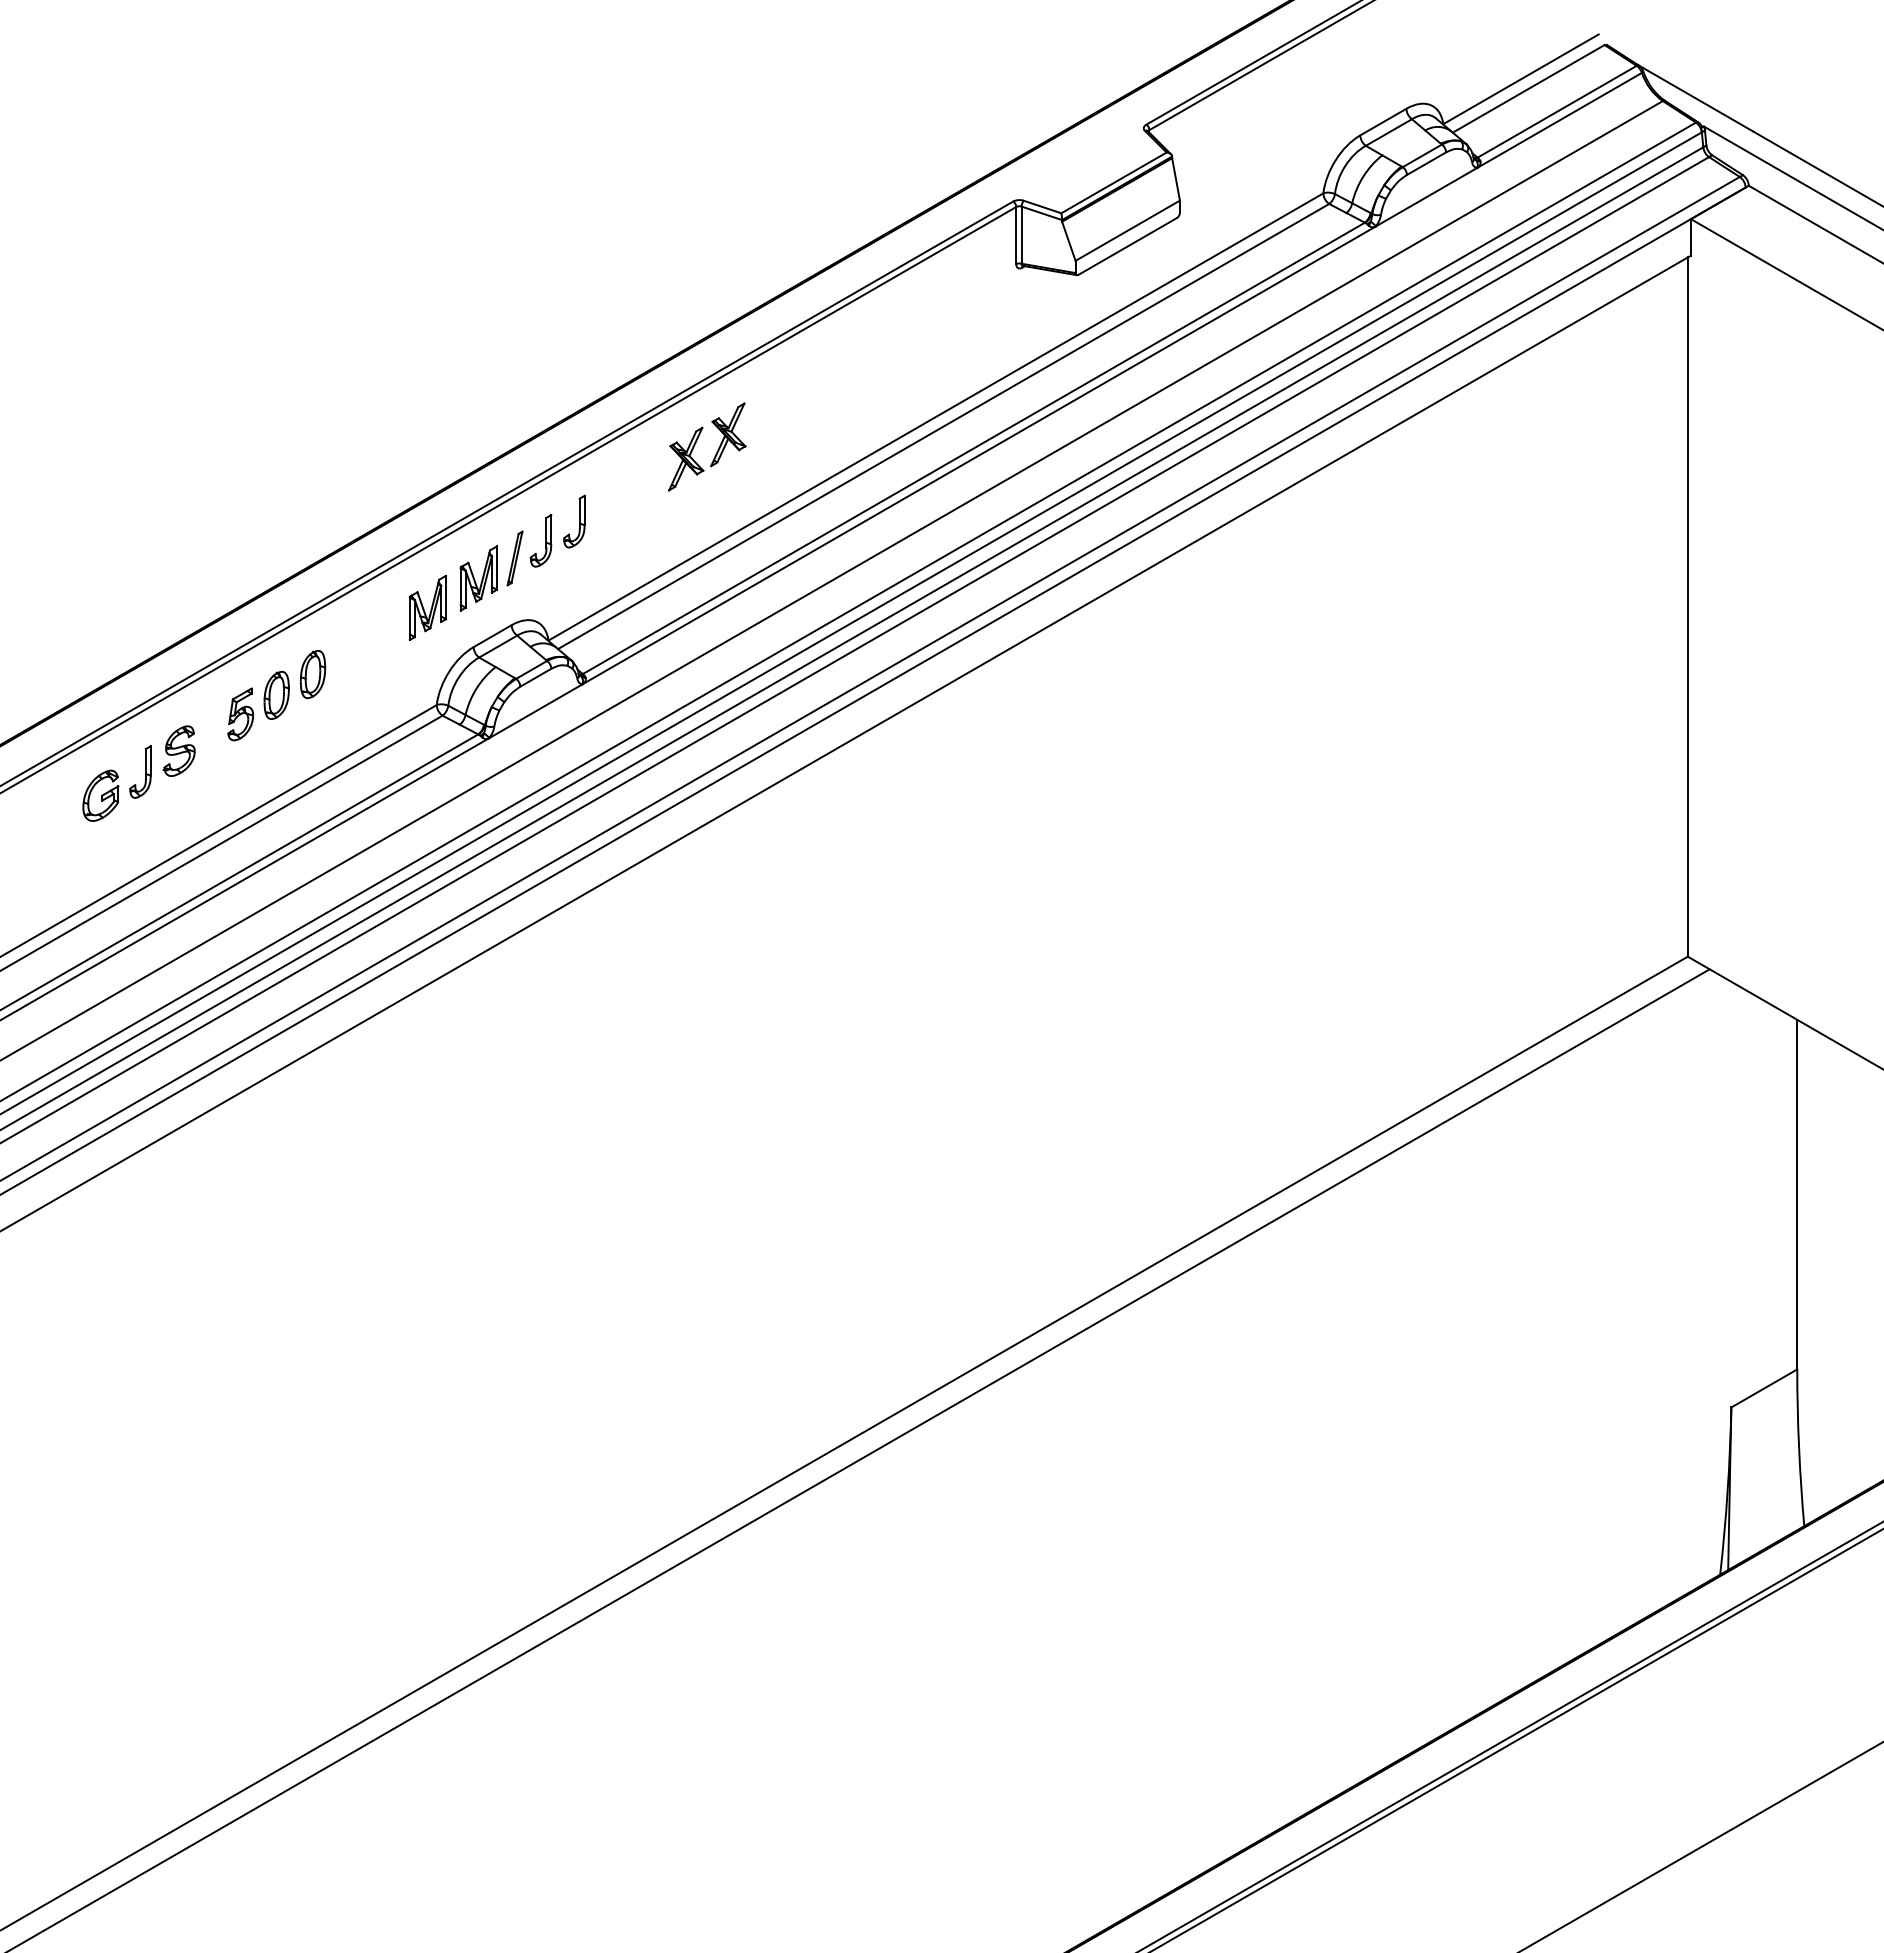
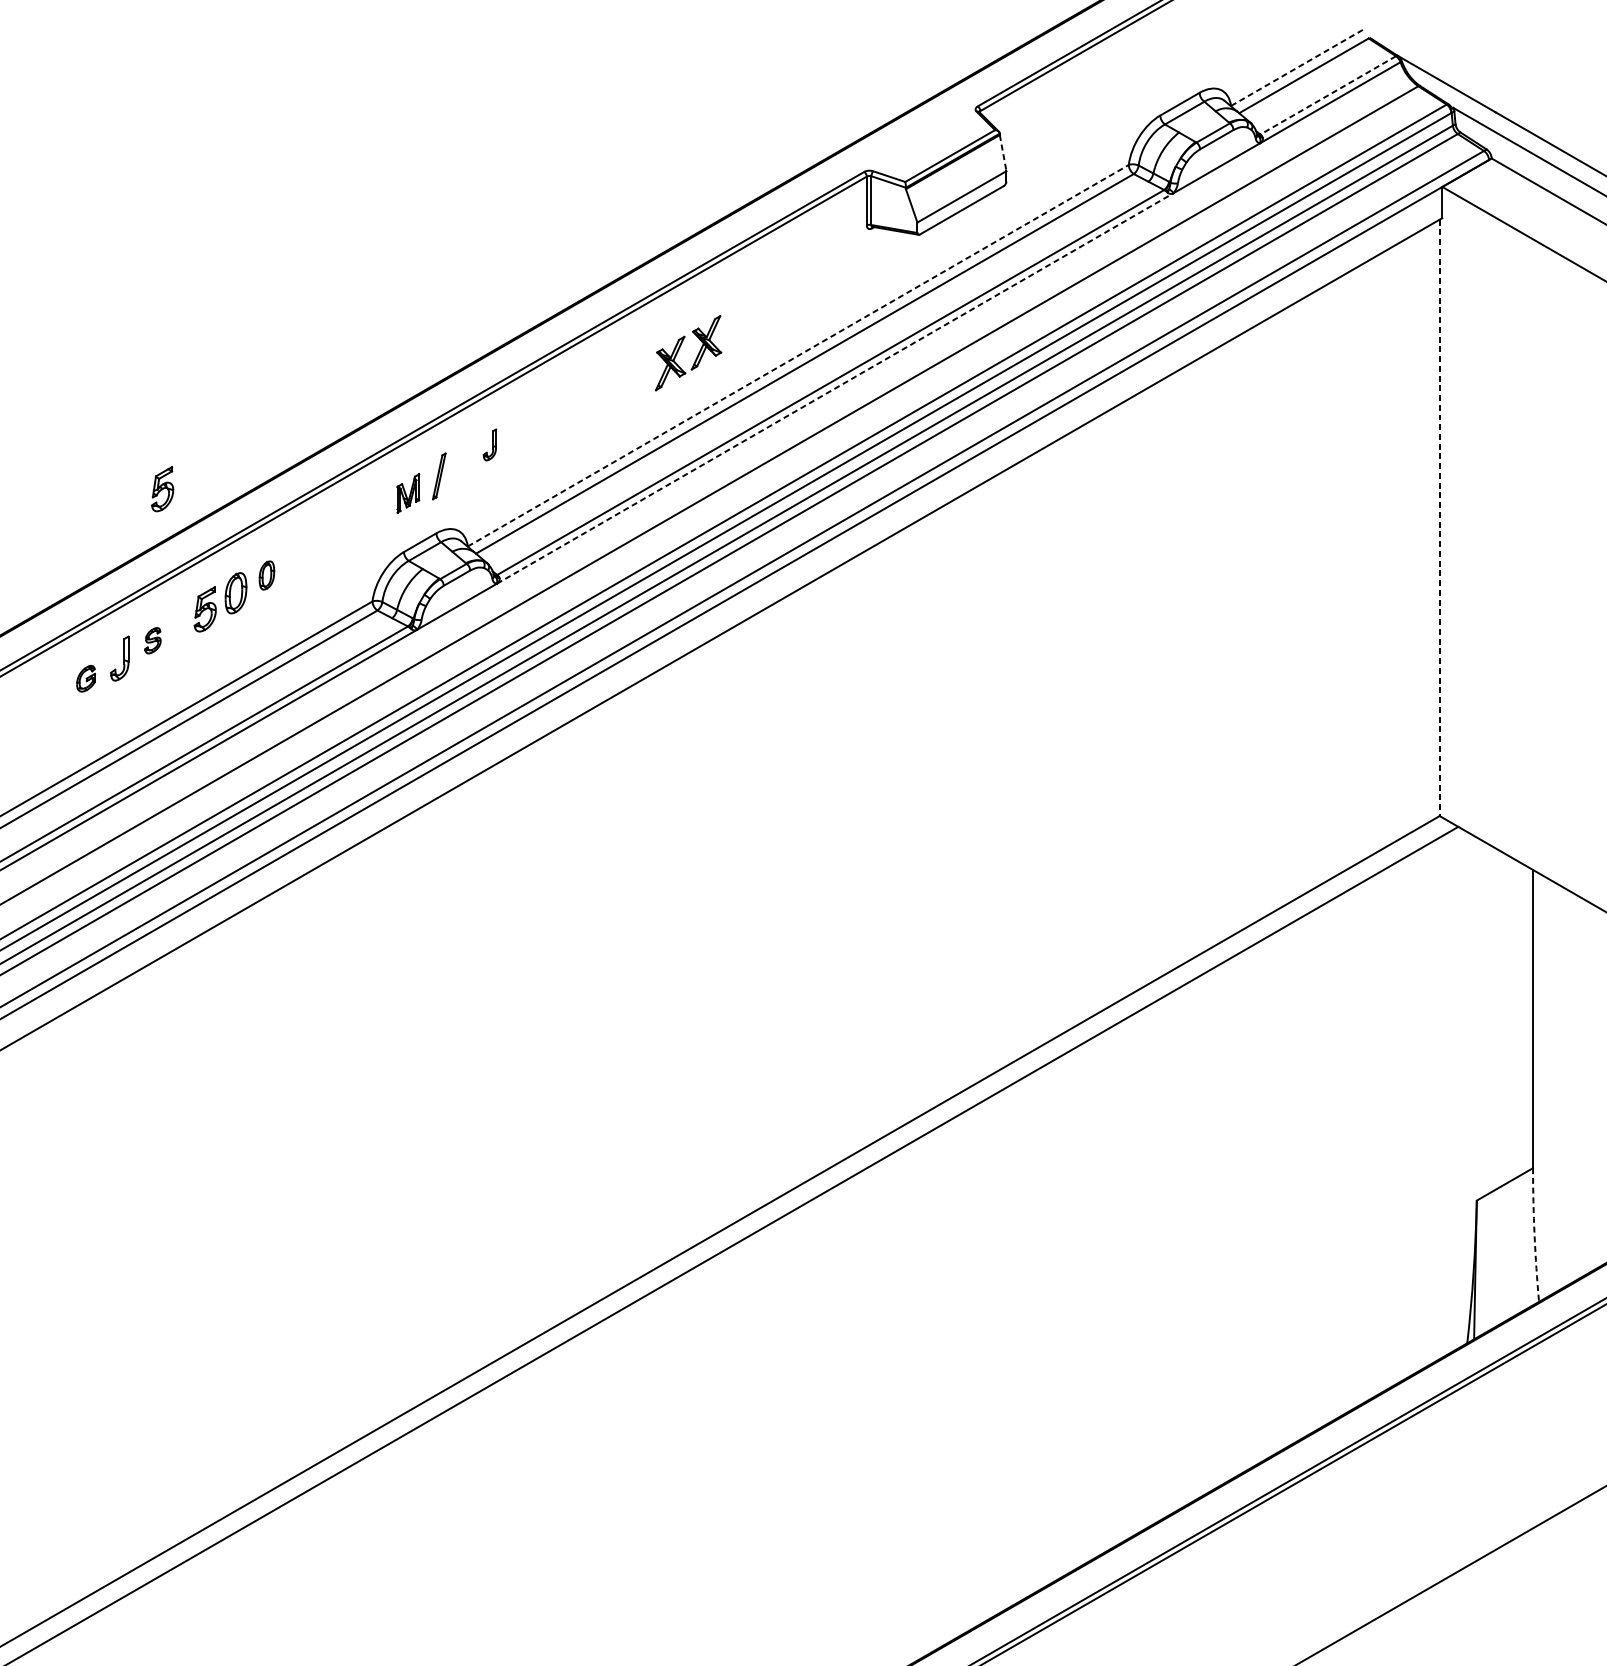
line: (1521, 79) -> (1297, 67), solid -> dashed
line: (1557, 111) -> (1328, 95), solid -> dashed
line: (1176, 179) -> (1003, 153), solid -> dashed
line: (936, 416) -> (798, 355), solid -> dashed
part: (716, 451) -> (696, 357), moved
line: (979, 455) -> (835, 388), solid -> dashed
part: (574, 521) -> (490, 444), size x0.7
part: (540, 540) -> (461, 461), removed
part: (190, 573) -> (162, 489), added
part: (478, 578) -> (408, 493), size x0.7
part: (427, 607) -> (364, 518), removed
line: (1687, 607) -> (1439, 518), solid -> dashed
part: (312, 674) -> (266, 575), size x0.7
part: (178, 750) -> (152, 640), size x0.6
part: (100, 795) -> (85, 678), size x0.6
arc: (1799, 1447) -> (1534, 1234), solid -> dashed

